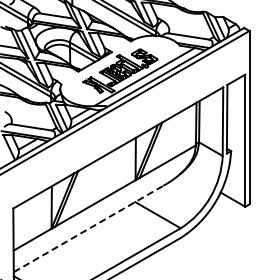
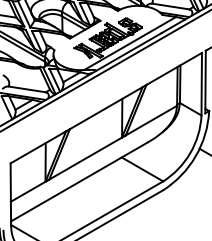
line: (89, 228) -> (80, 181), dashed -> solid

